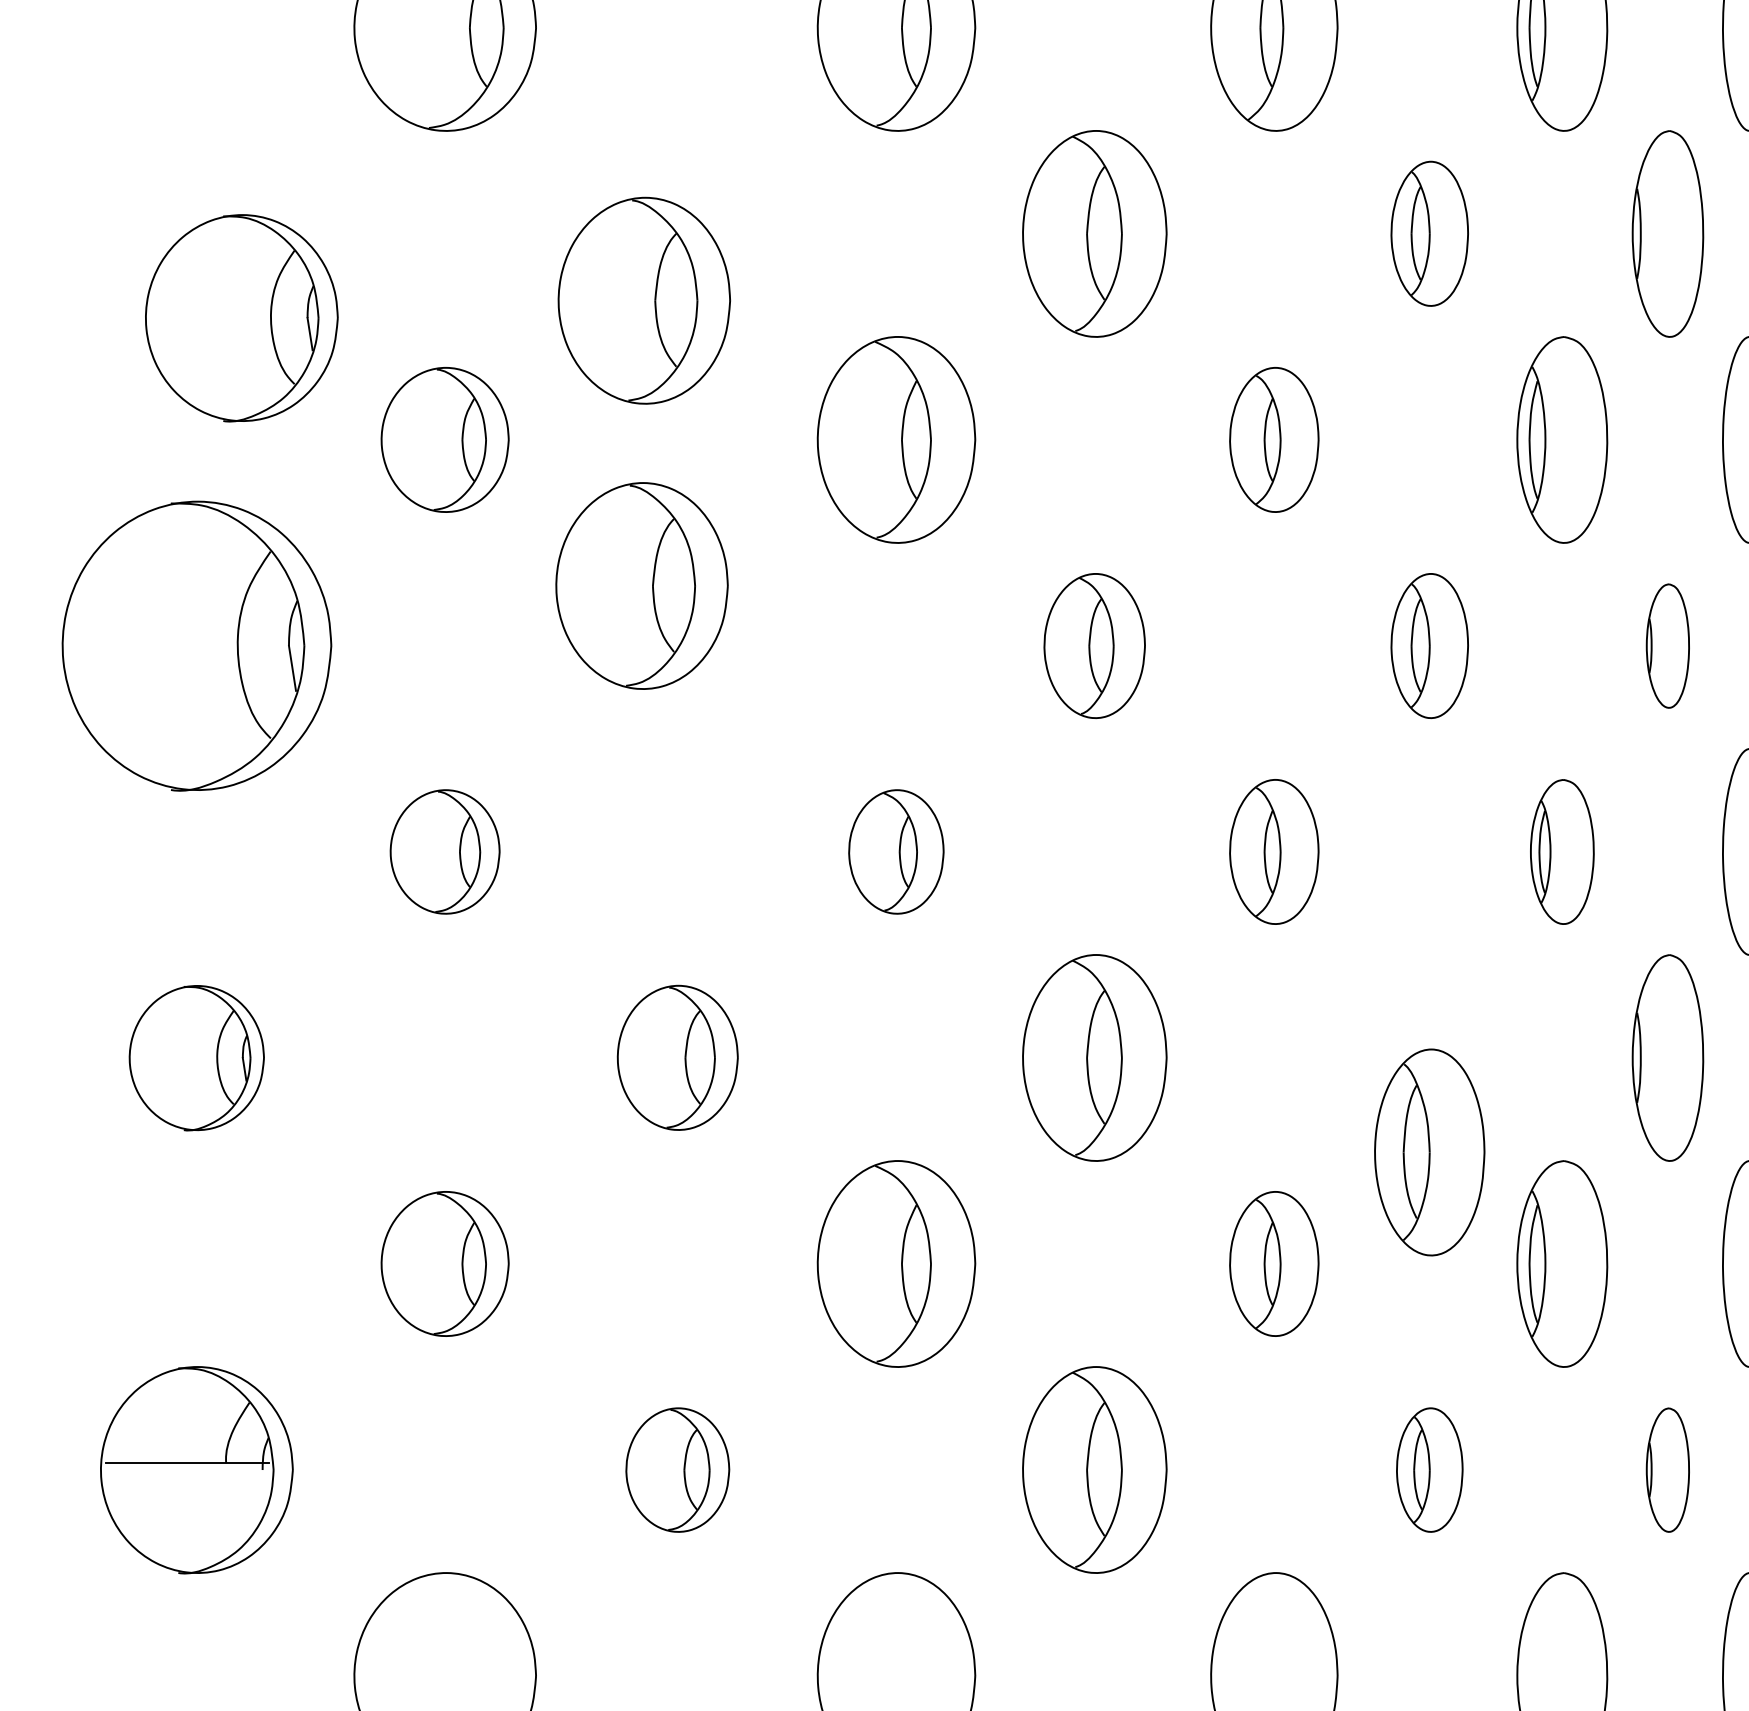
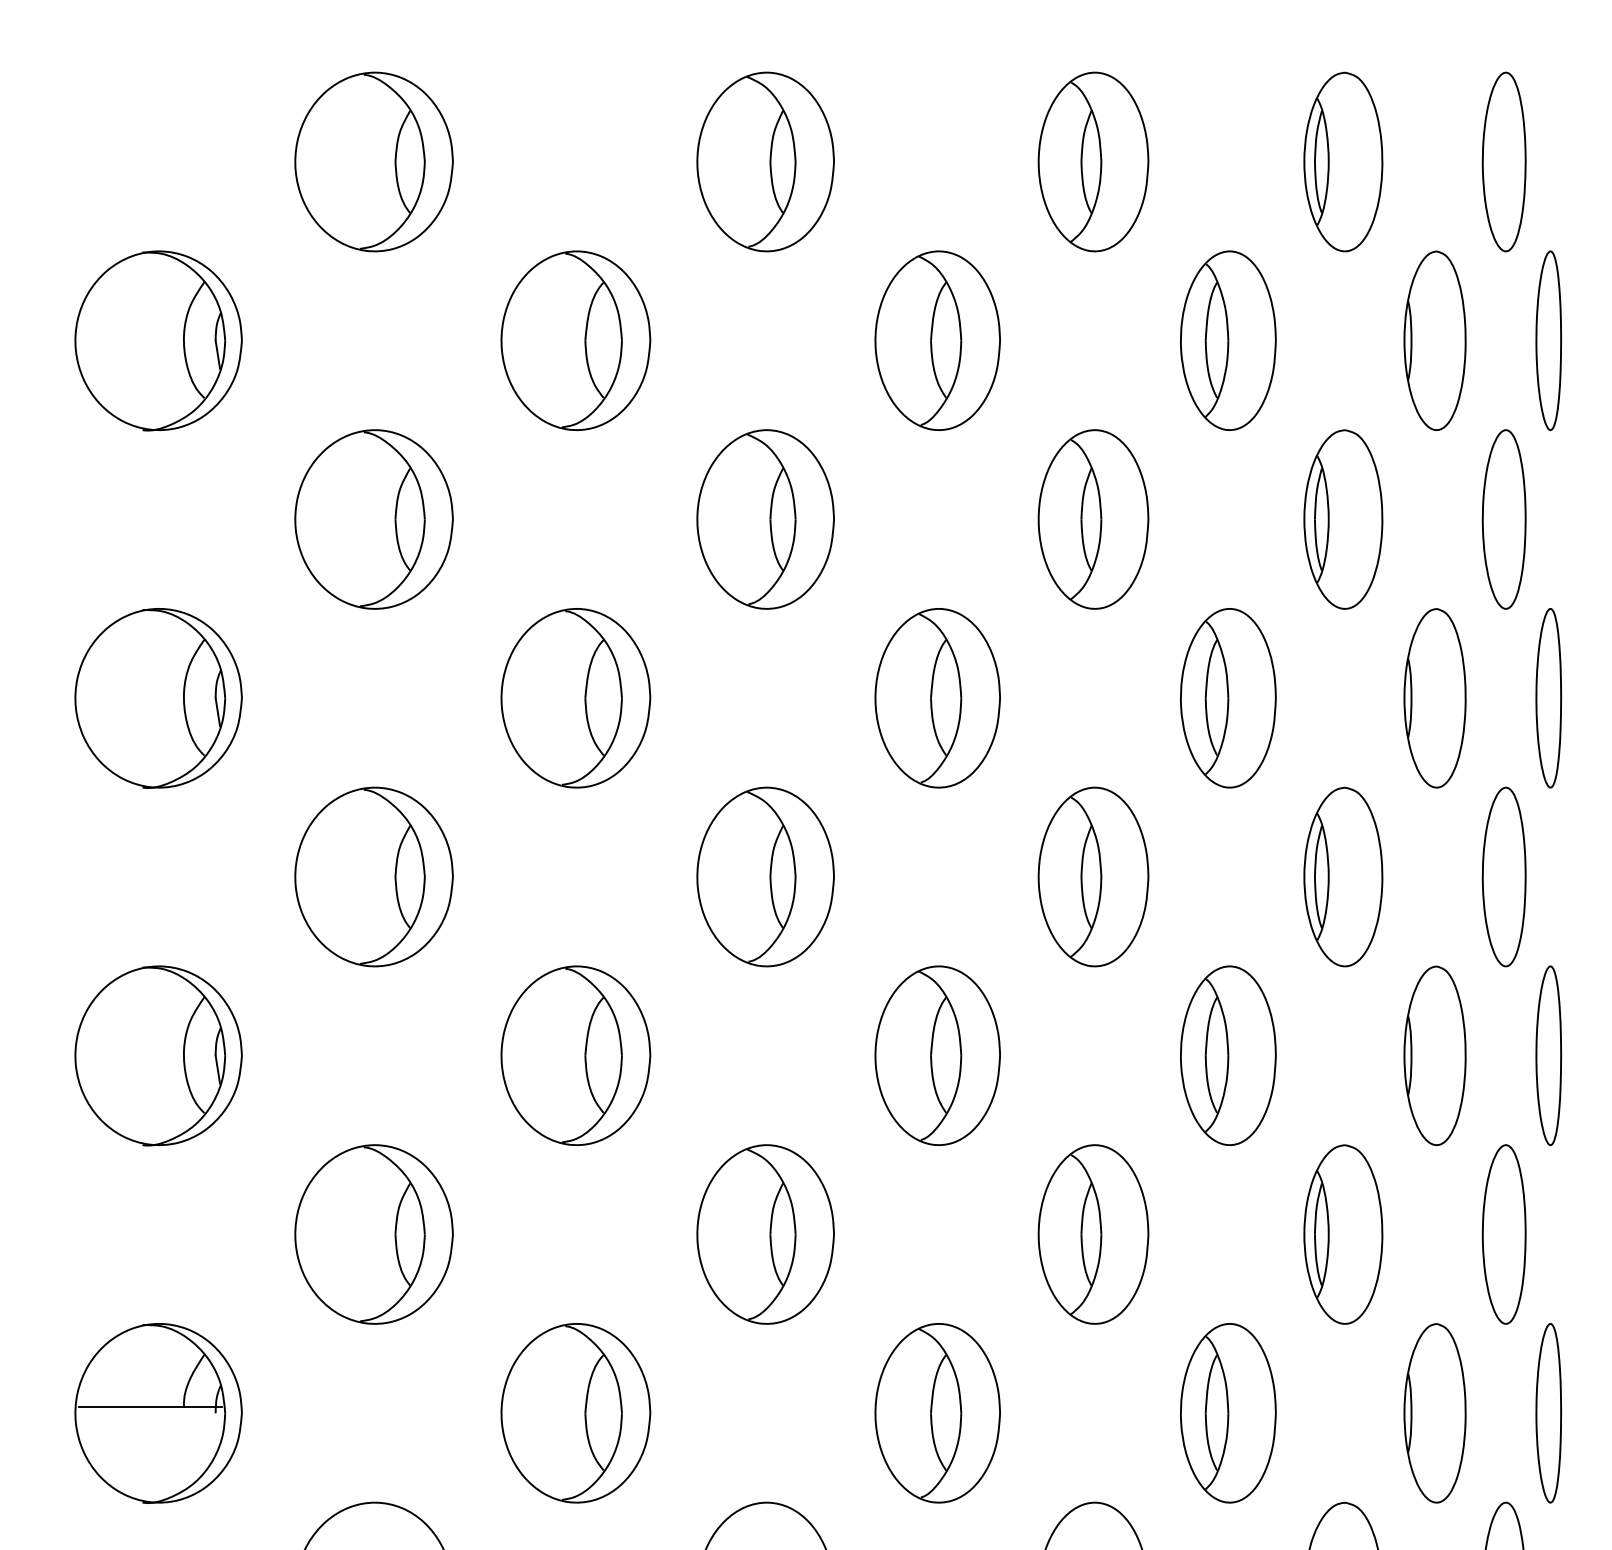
part: (1429, 233) -> (1228, 340), size x1.43
part: (643, 300) -> (575, 340), moved
part: (241, 317) -> (158, 340), moved
part: (444, 439) -> (373, 519), size x1.43
part: (1274, 439) -> (1093, 519), size x1.43
part: (641, 586) -> (575, 698), moved
part: (196, 646) -> (158, 698), size x0.71
part: (1094, 646) -> (937, 698), size x1.43
part: (1429, 646) -> (1228, 698), size x1.43
part: (1667, 646) -> (1434, 698), size x1.67
part: (444, 851) -> (373, 876), size x1.67
part: (896, 851) -> (765, 876), size x1.67
part: (1274, 851) -> (1093, 876), size x1.43
part: (1562, 851) -> (1343, 876), size x1.43
part: (196, 1057) -> (158, 1055), size x1.43
part: (677, 1057) -> (575, 1055), size x1.43
part: (1429, 1152) -> (1228, 1055), moved
part: (444, 1263) -> (373, 1234), size x1.43
part: (1274, 1263) -> (1093, 1234), size x1.43
part: (677, 1470) -> (575, 1413), size x1.67
part: (1429, 1470) -> (1228, 1413), size x1.67
part: (1667, 1470) -> (1434, 1413), size x1.67

